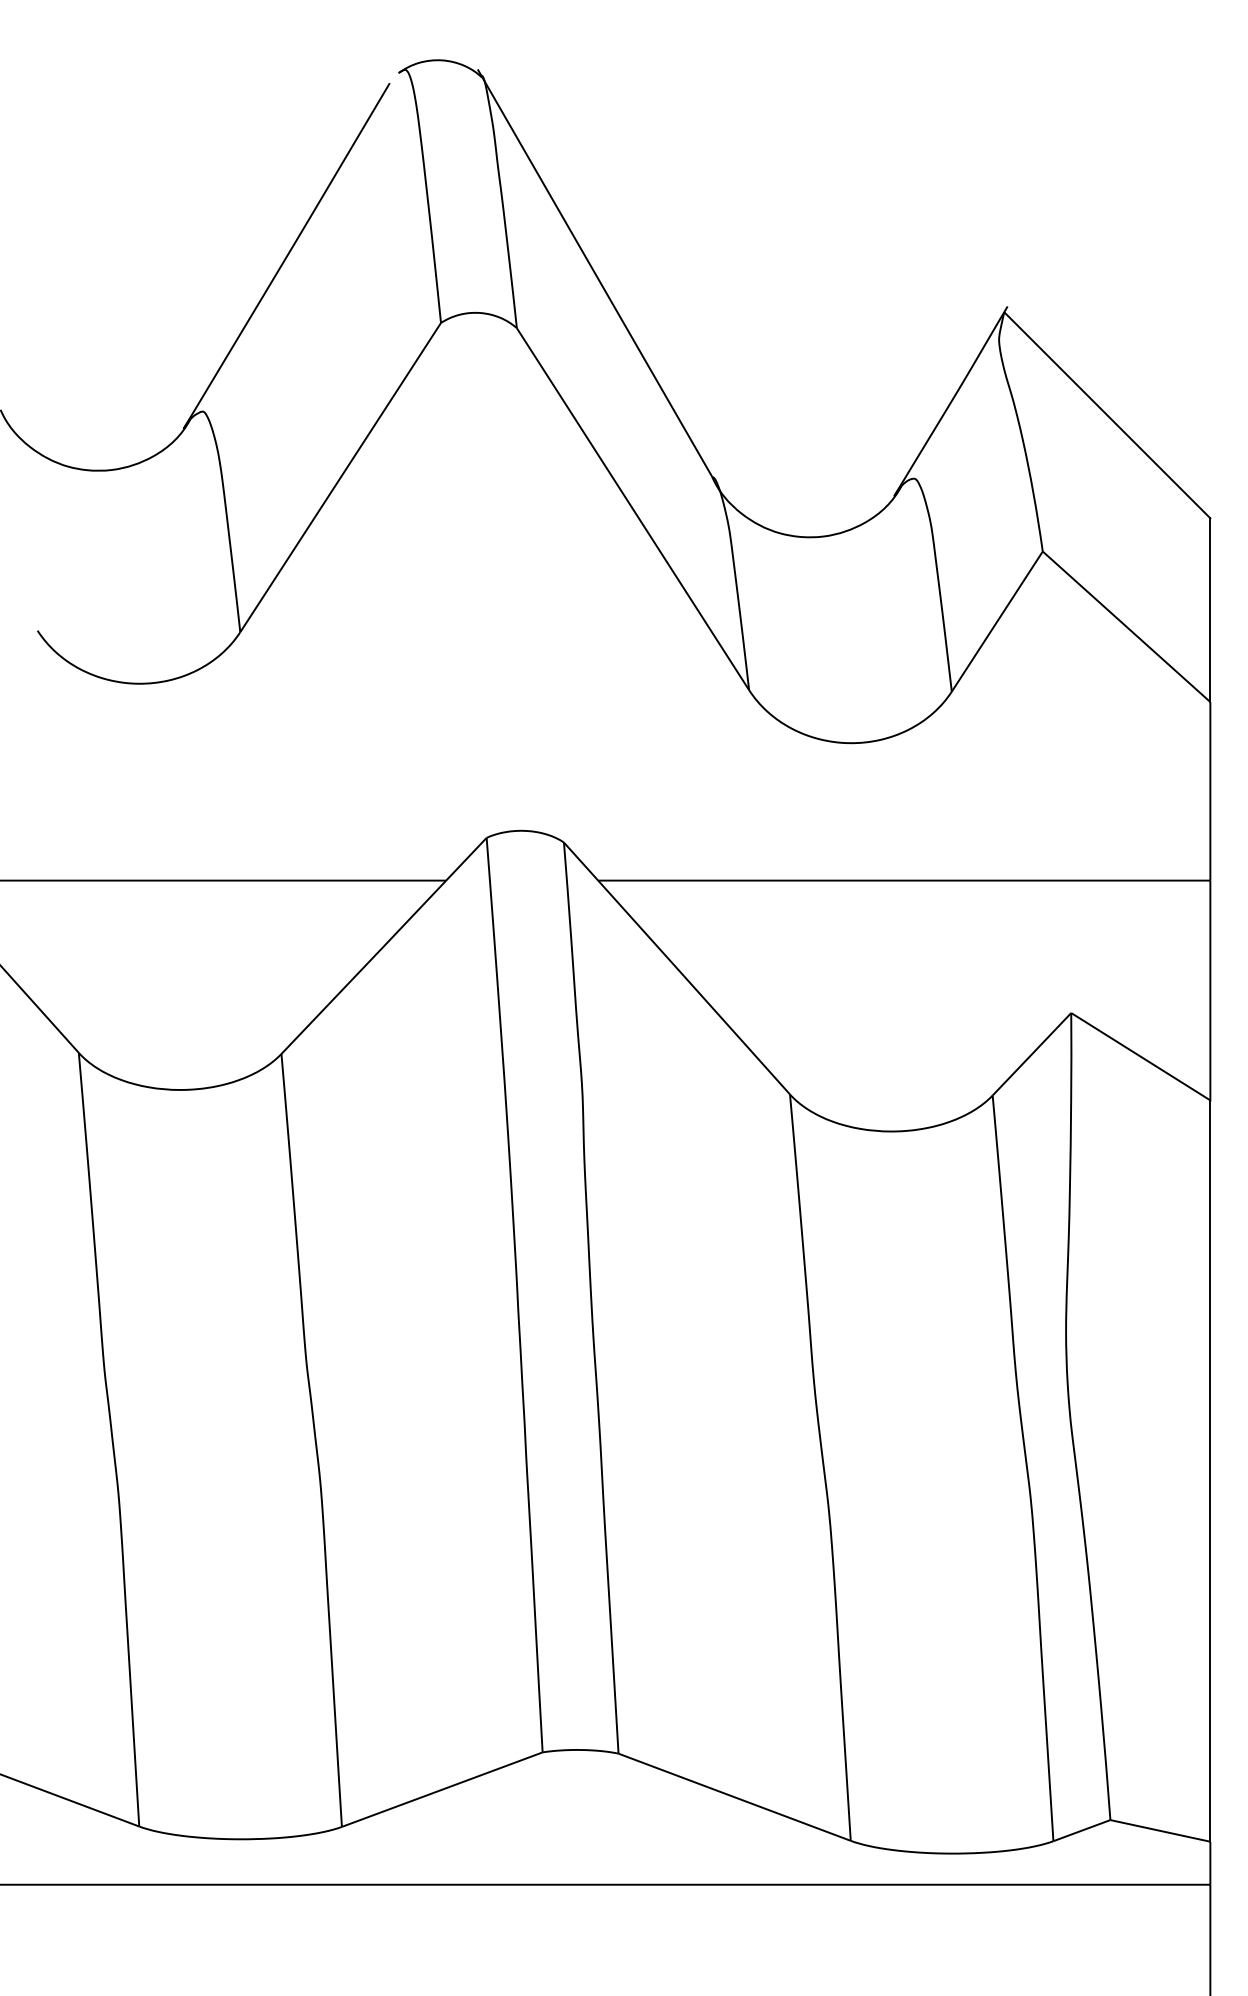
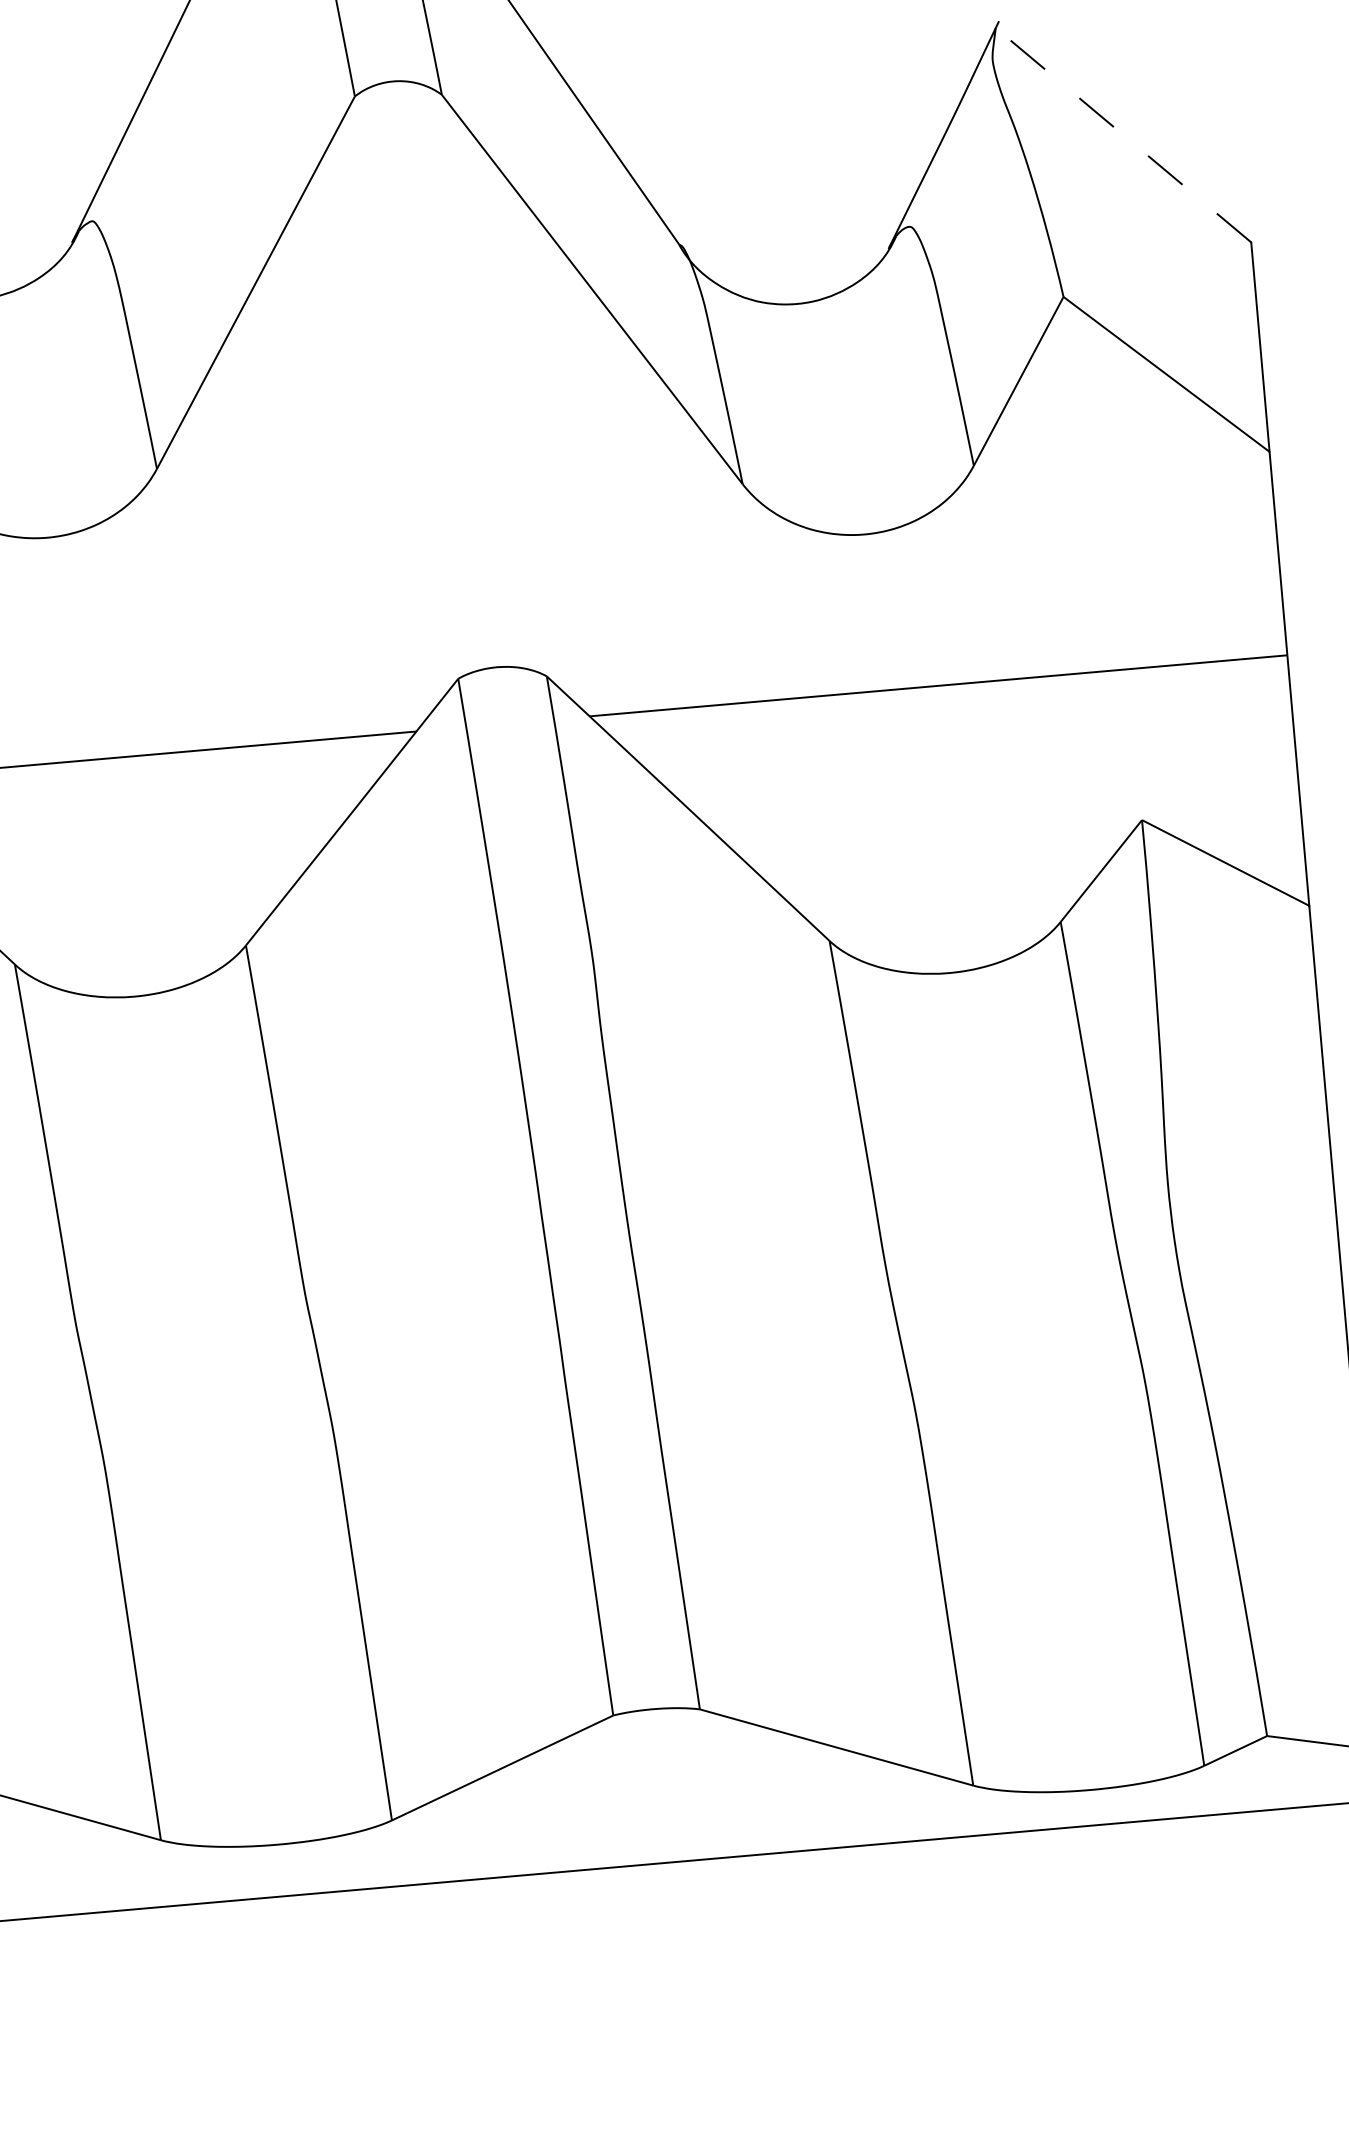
line: (1107, 415) -> (1123, 135), solid -> dashed

